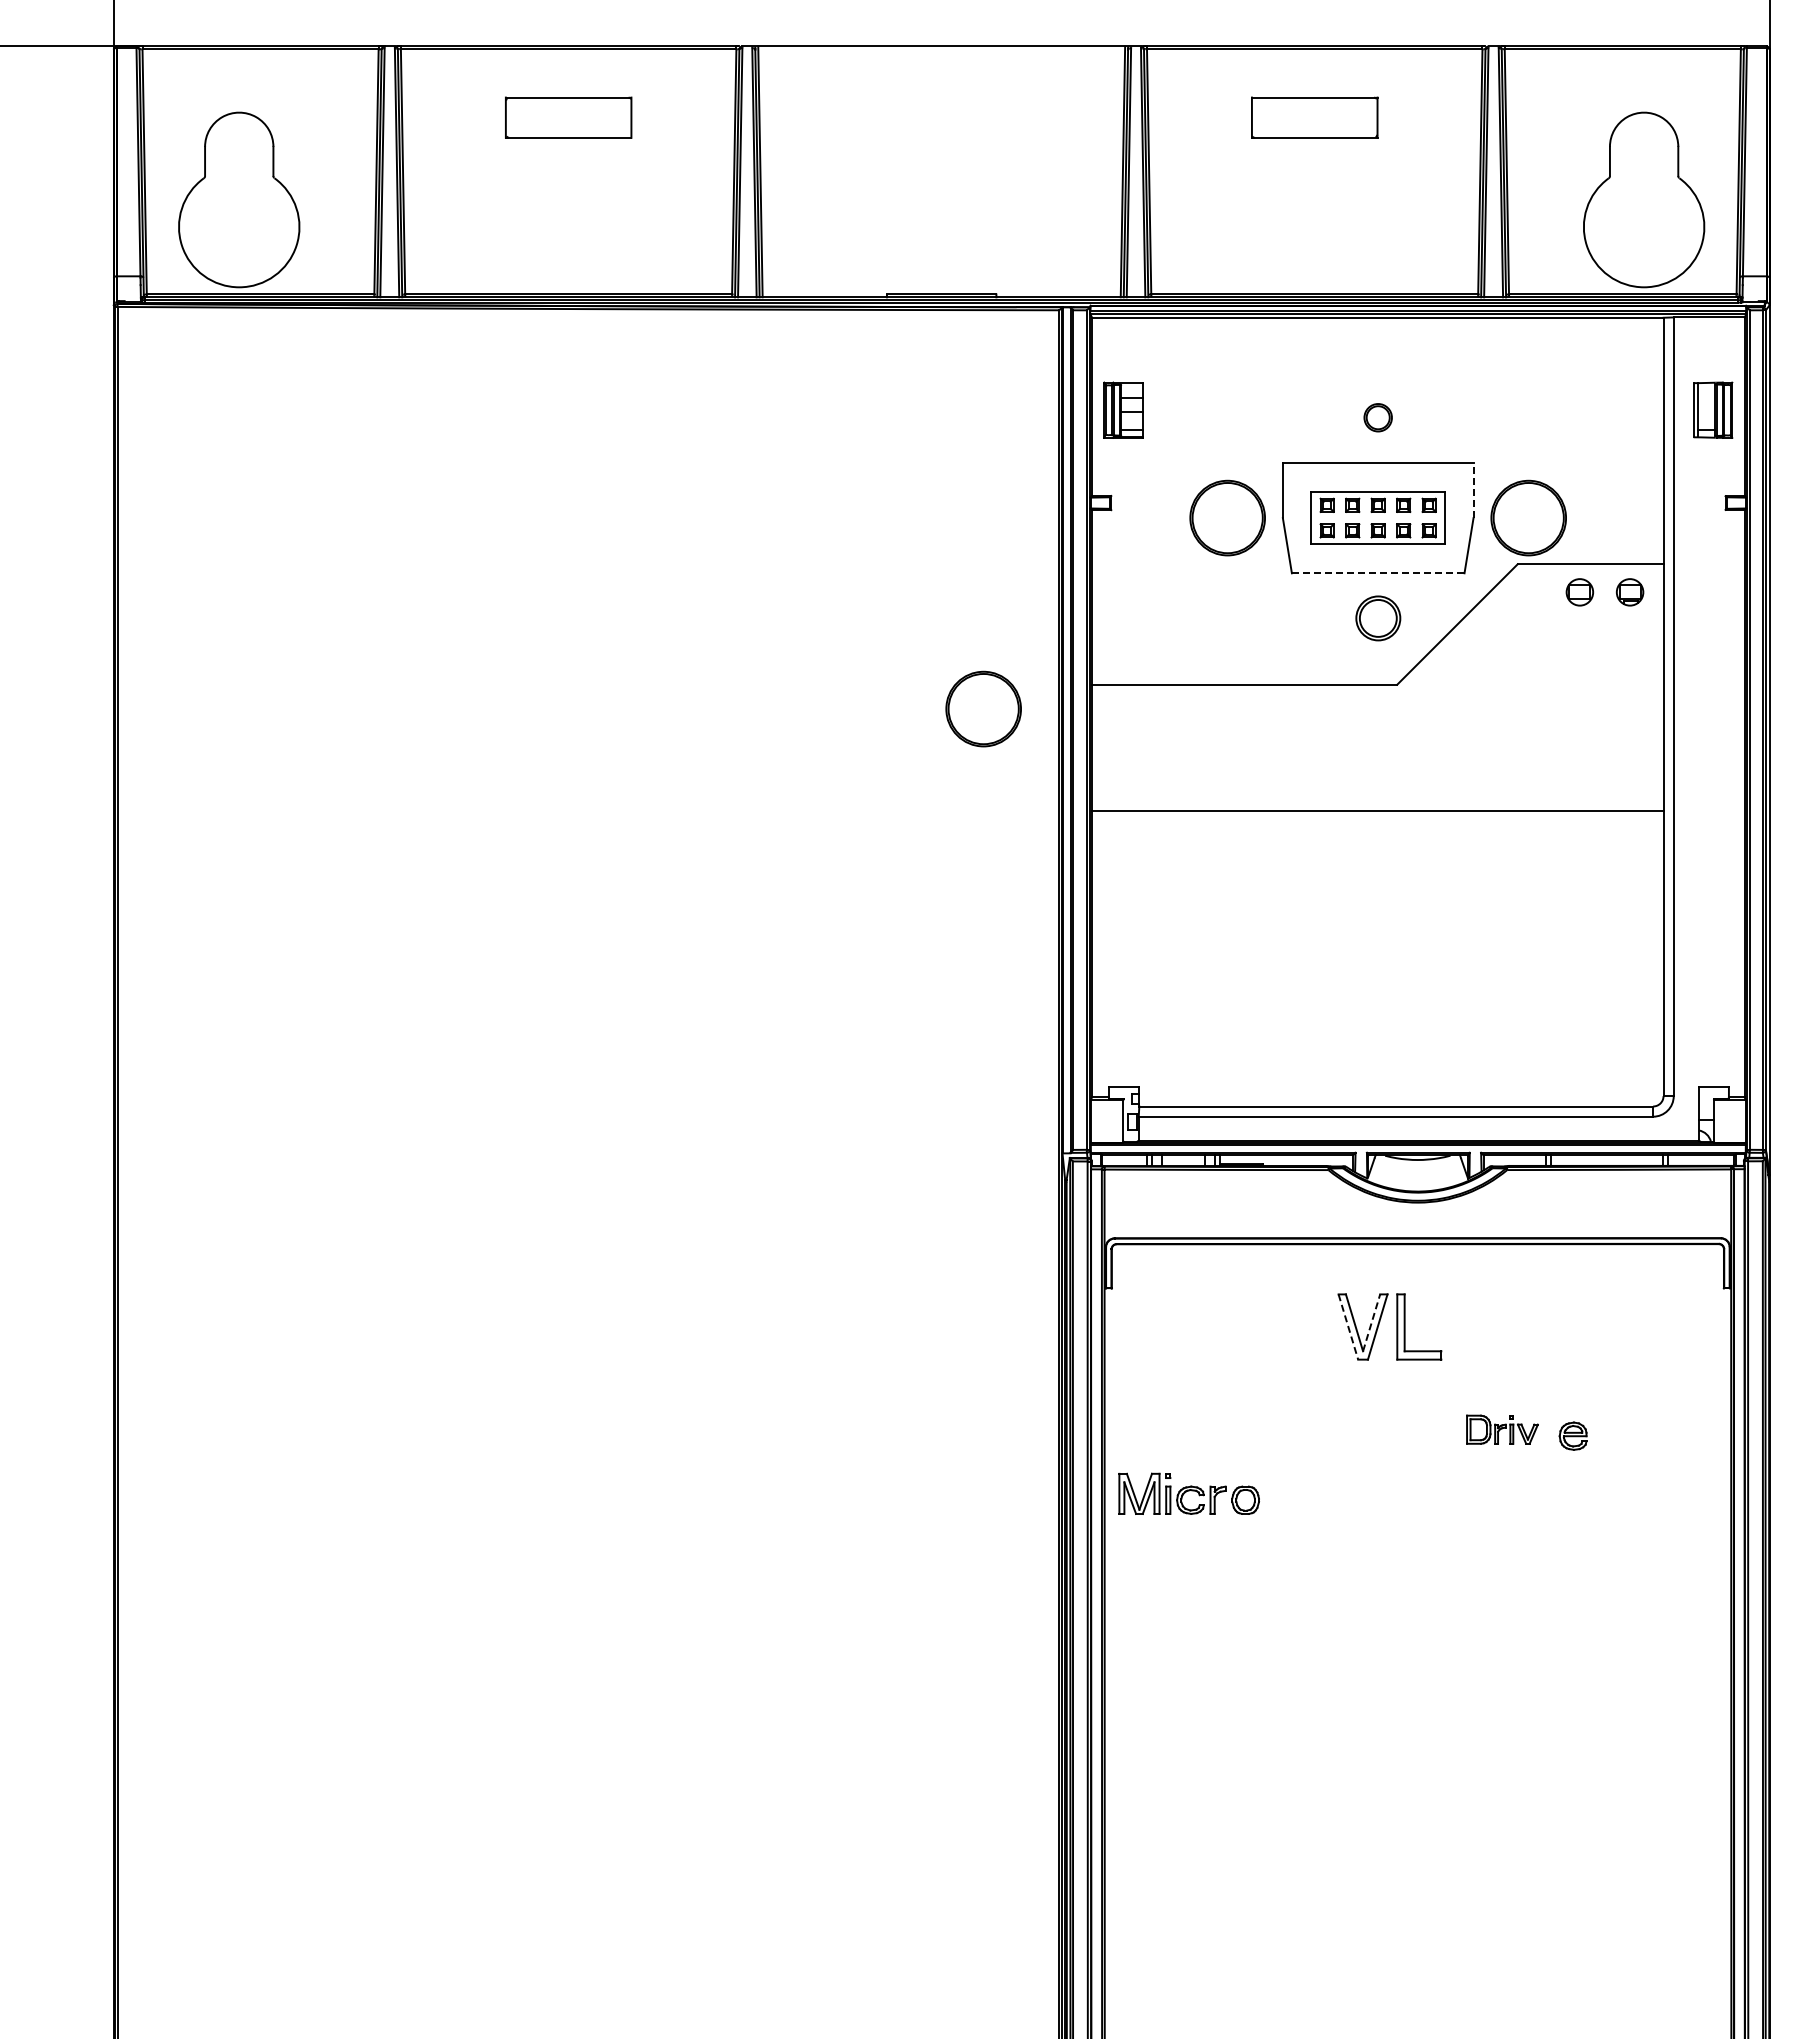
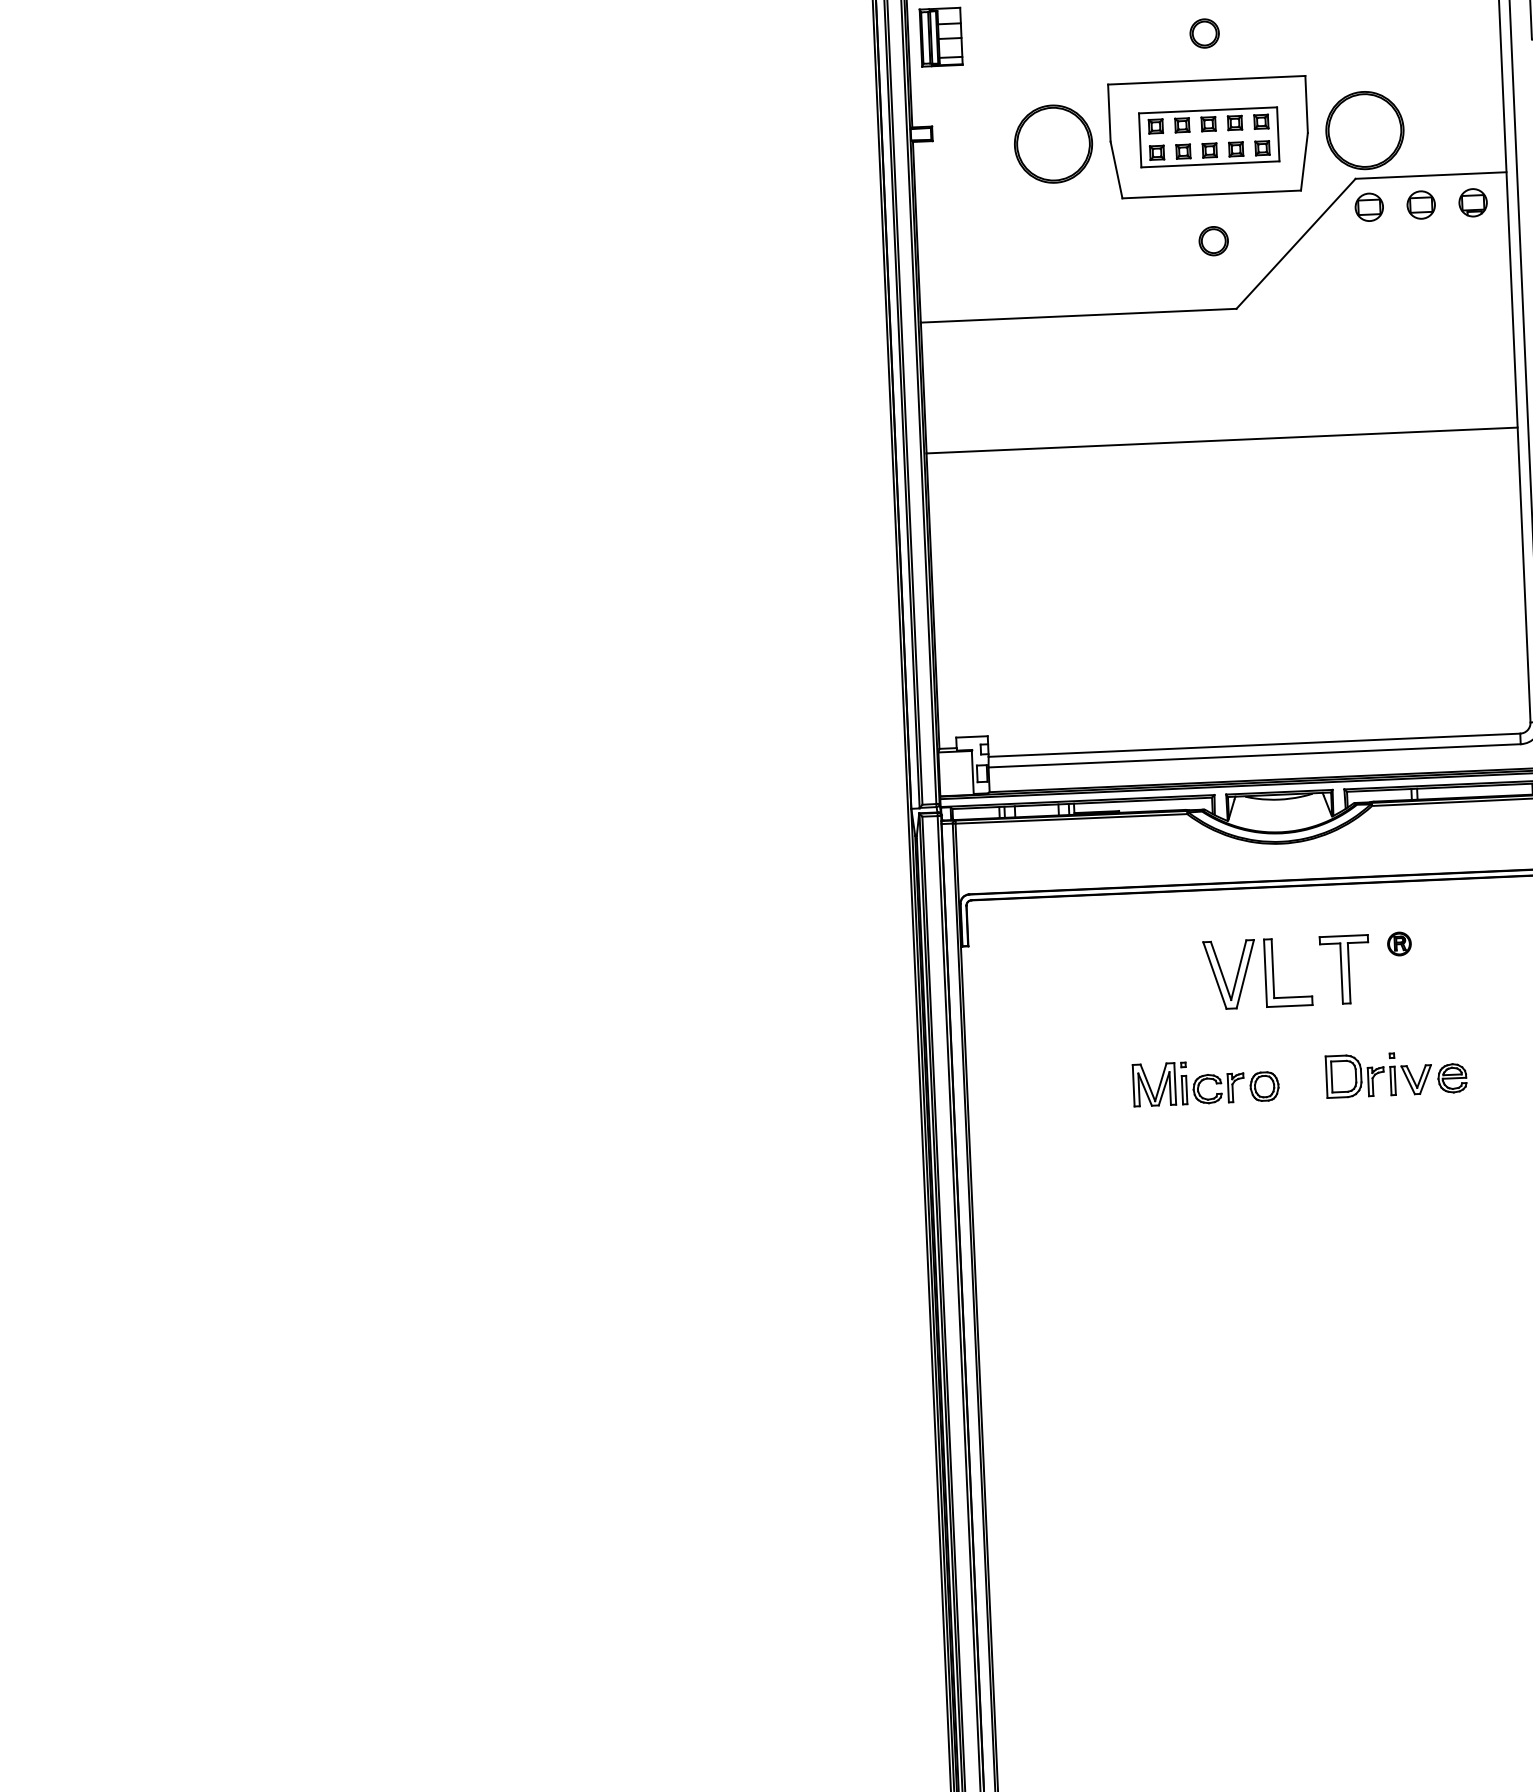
line: (1473, 490) -> (1306, 104), dashed -> solid
line: (1378, 573) -> (1212, 194), dashed -> solid
part: (1529, 592) -> (1369, 207), added
part: (1377, 618) -> (1213, 241), size x0.62
part: (983, 708) -> (809, 352), removed
part: (1527, 1304) -> (1399, 944), added
line: (1371, 1322) -> (1238, 969), dashed -> solid
part: (1474, 1326) -> (1345, 969), added
line: (1348, 1327) -> (1215, 976), dashed -> solid
part: (1502, 1429) -> (1378, 1074), size x1.43
part: (1188, 1493) -> (1205, 1082), moved

